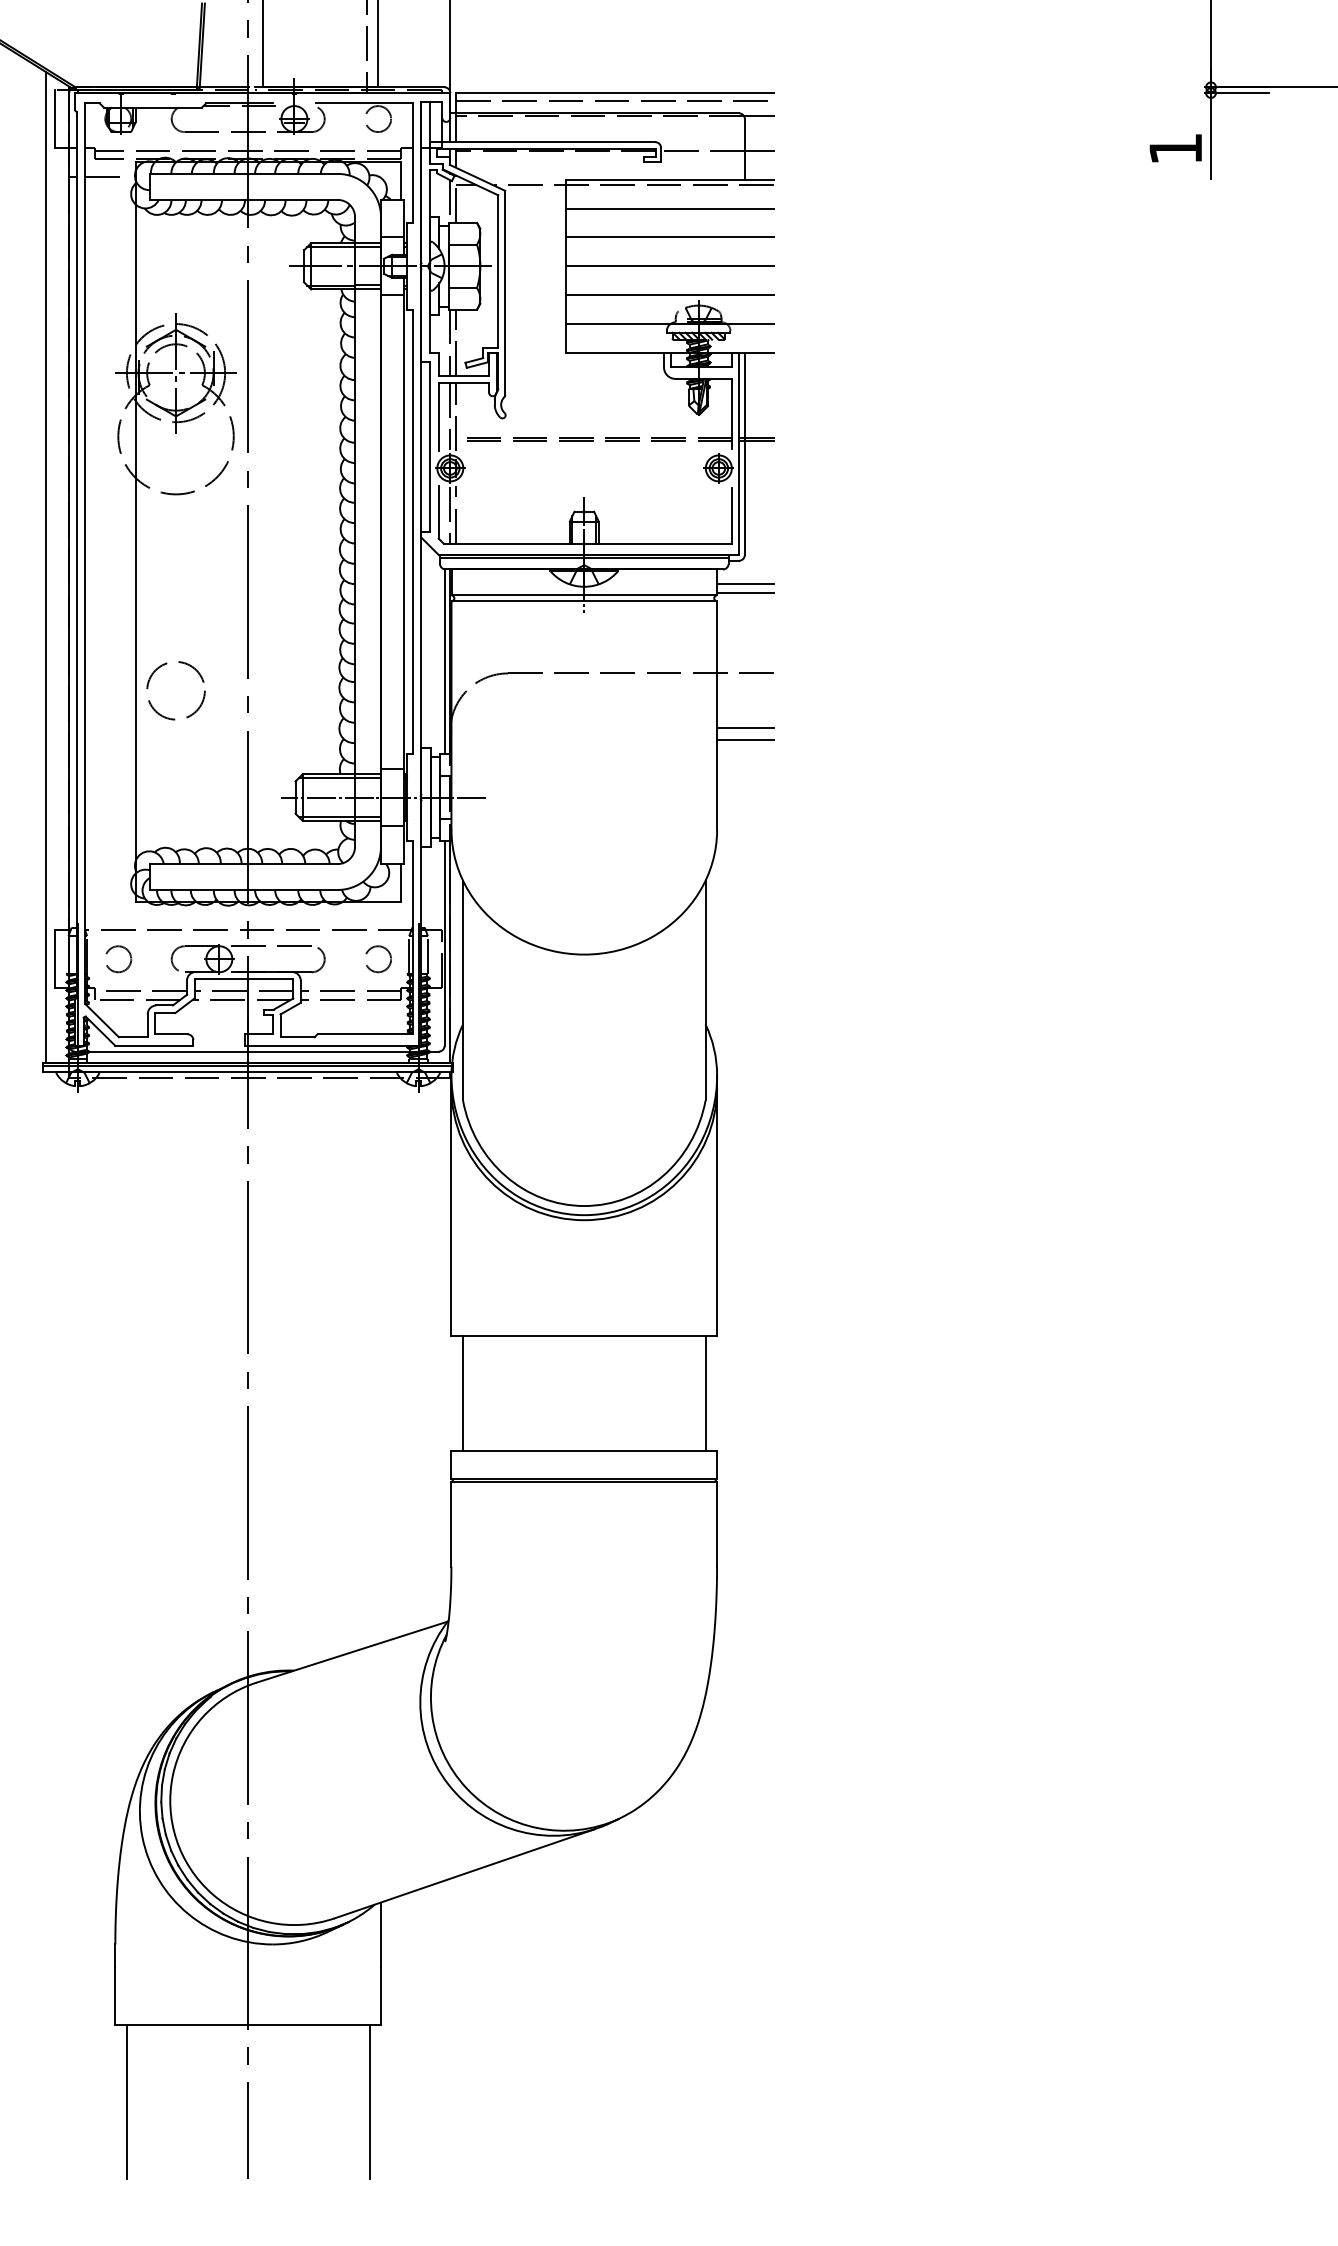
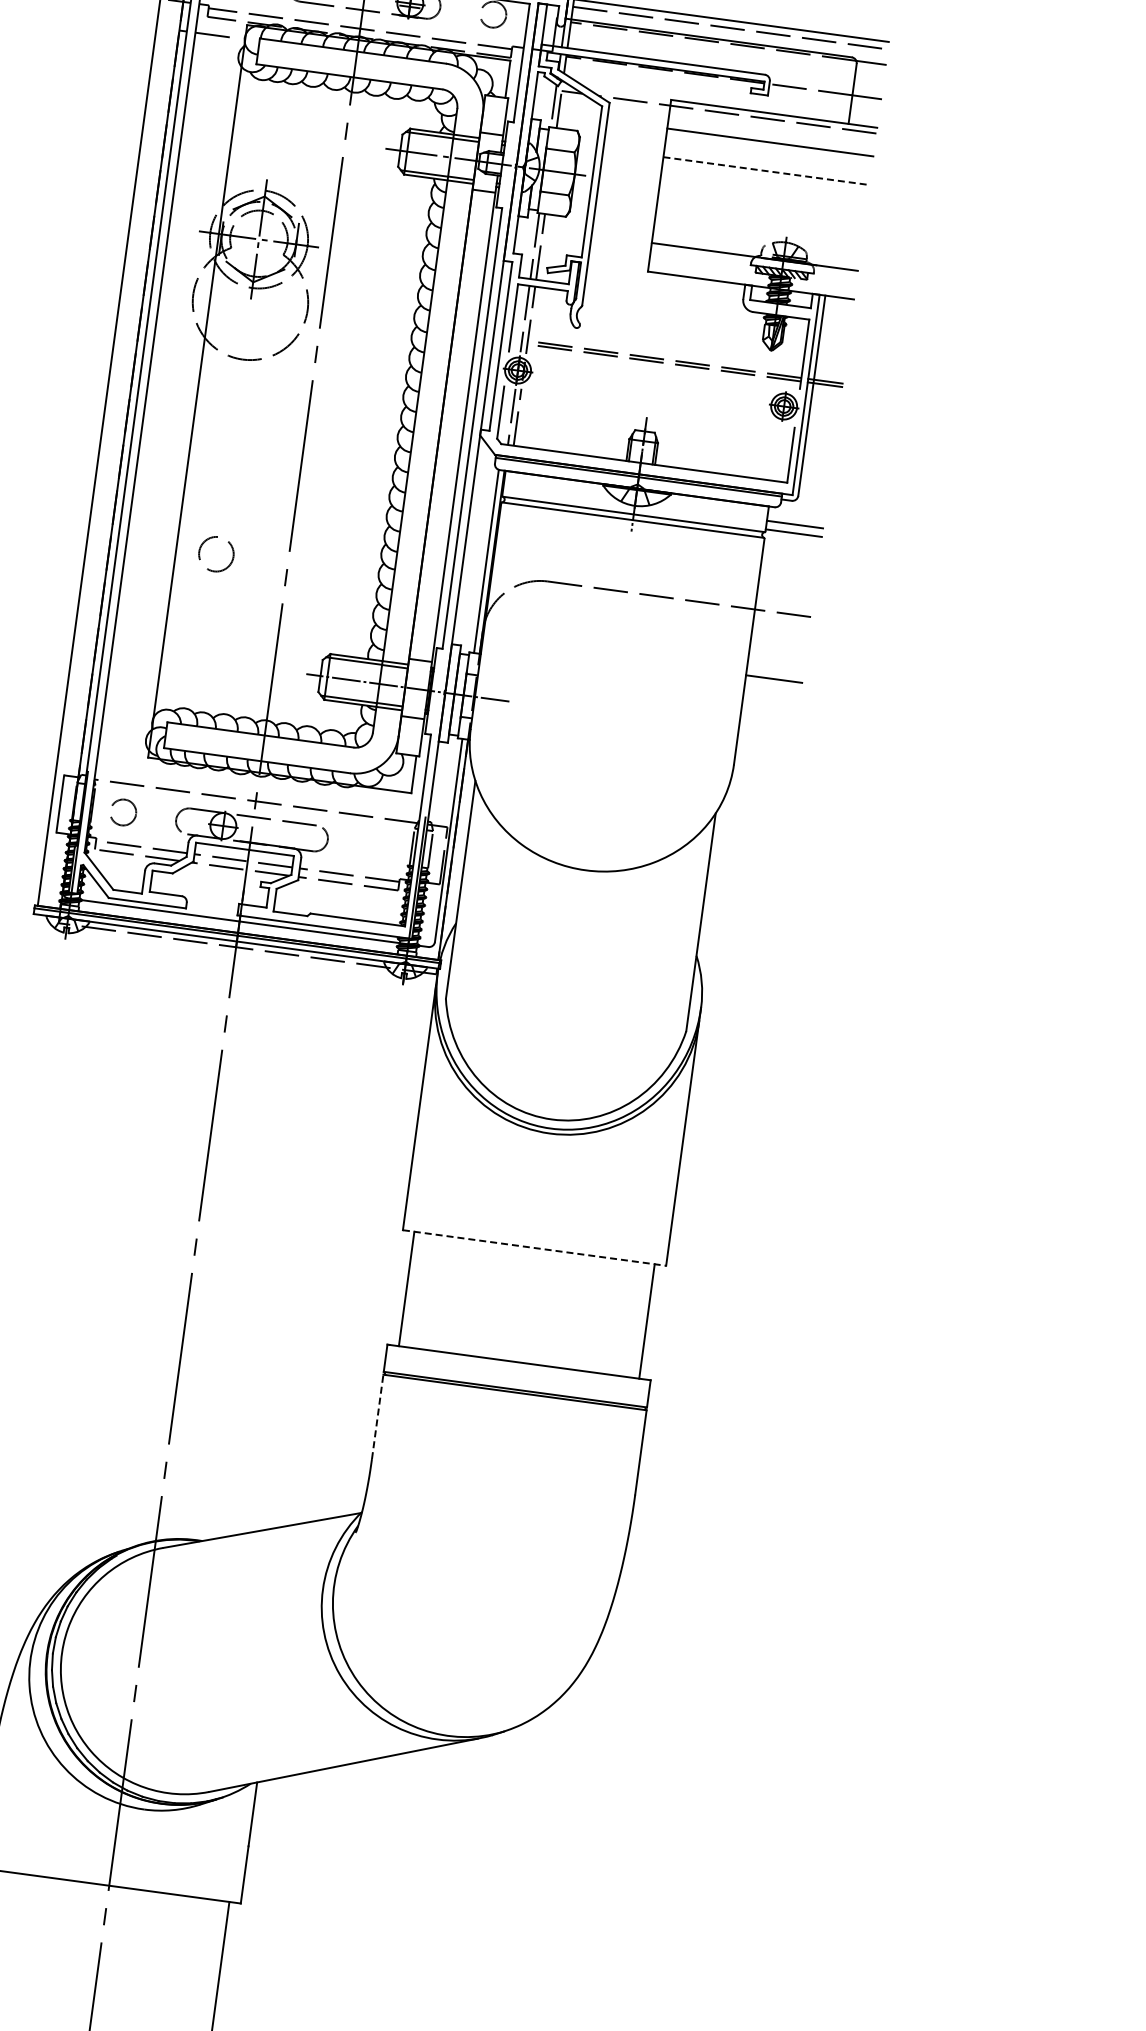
line: (669, 237) -> (766, 171), solid -> dashed
line: (669, 266) -> (762, 199), removed
line: (669, 295) -> (758, 228), removed
circle: (175, 690) -> (215, 553), size x0.6
line: (745, 728) -> (775, 667), removed
circle: (378, 959) -> (381, 847), removed
line: (584, 1335) -> (534, 1247), solid -> dashed
line: (451, 1524) -> (377, 1417), solid -> dashed

